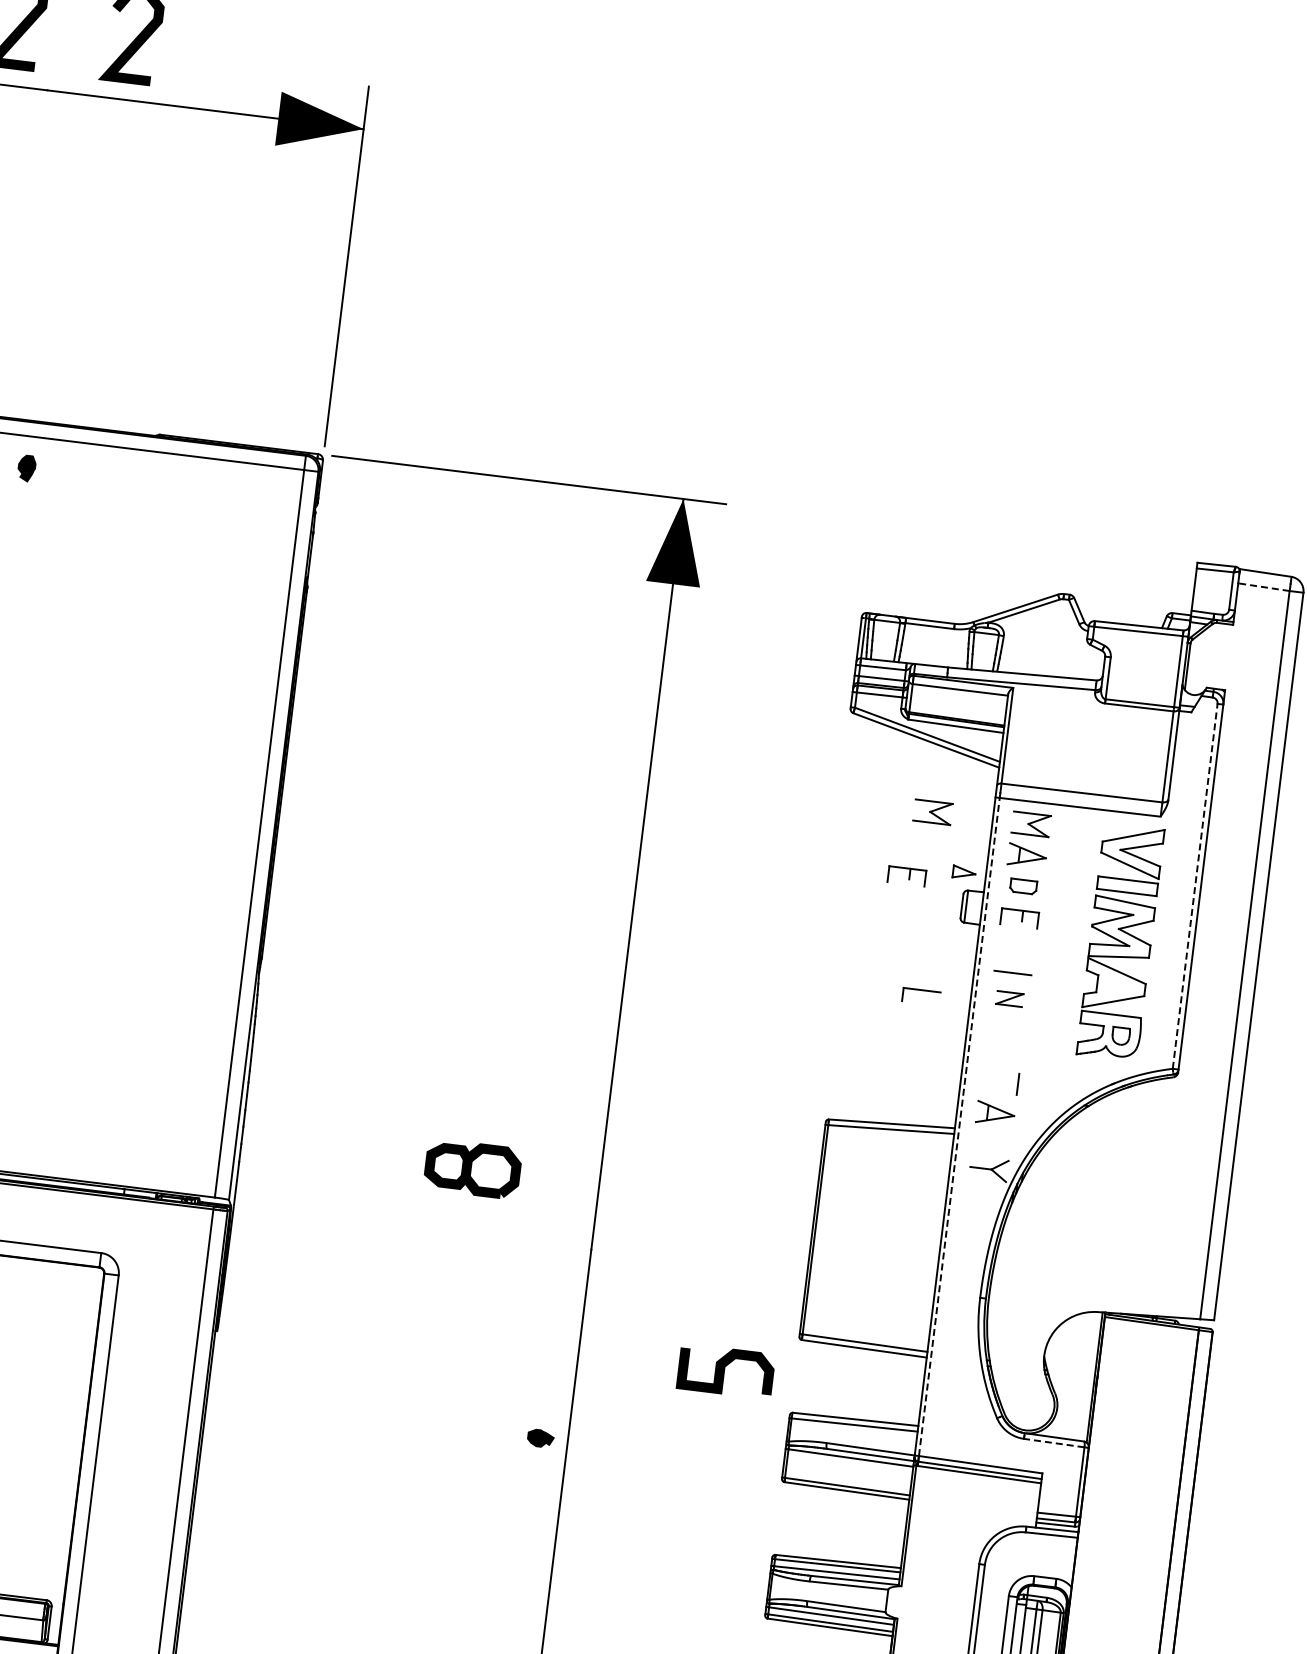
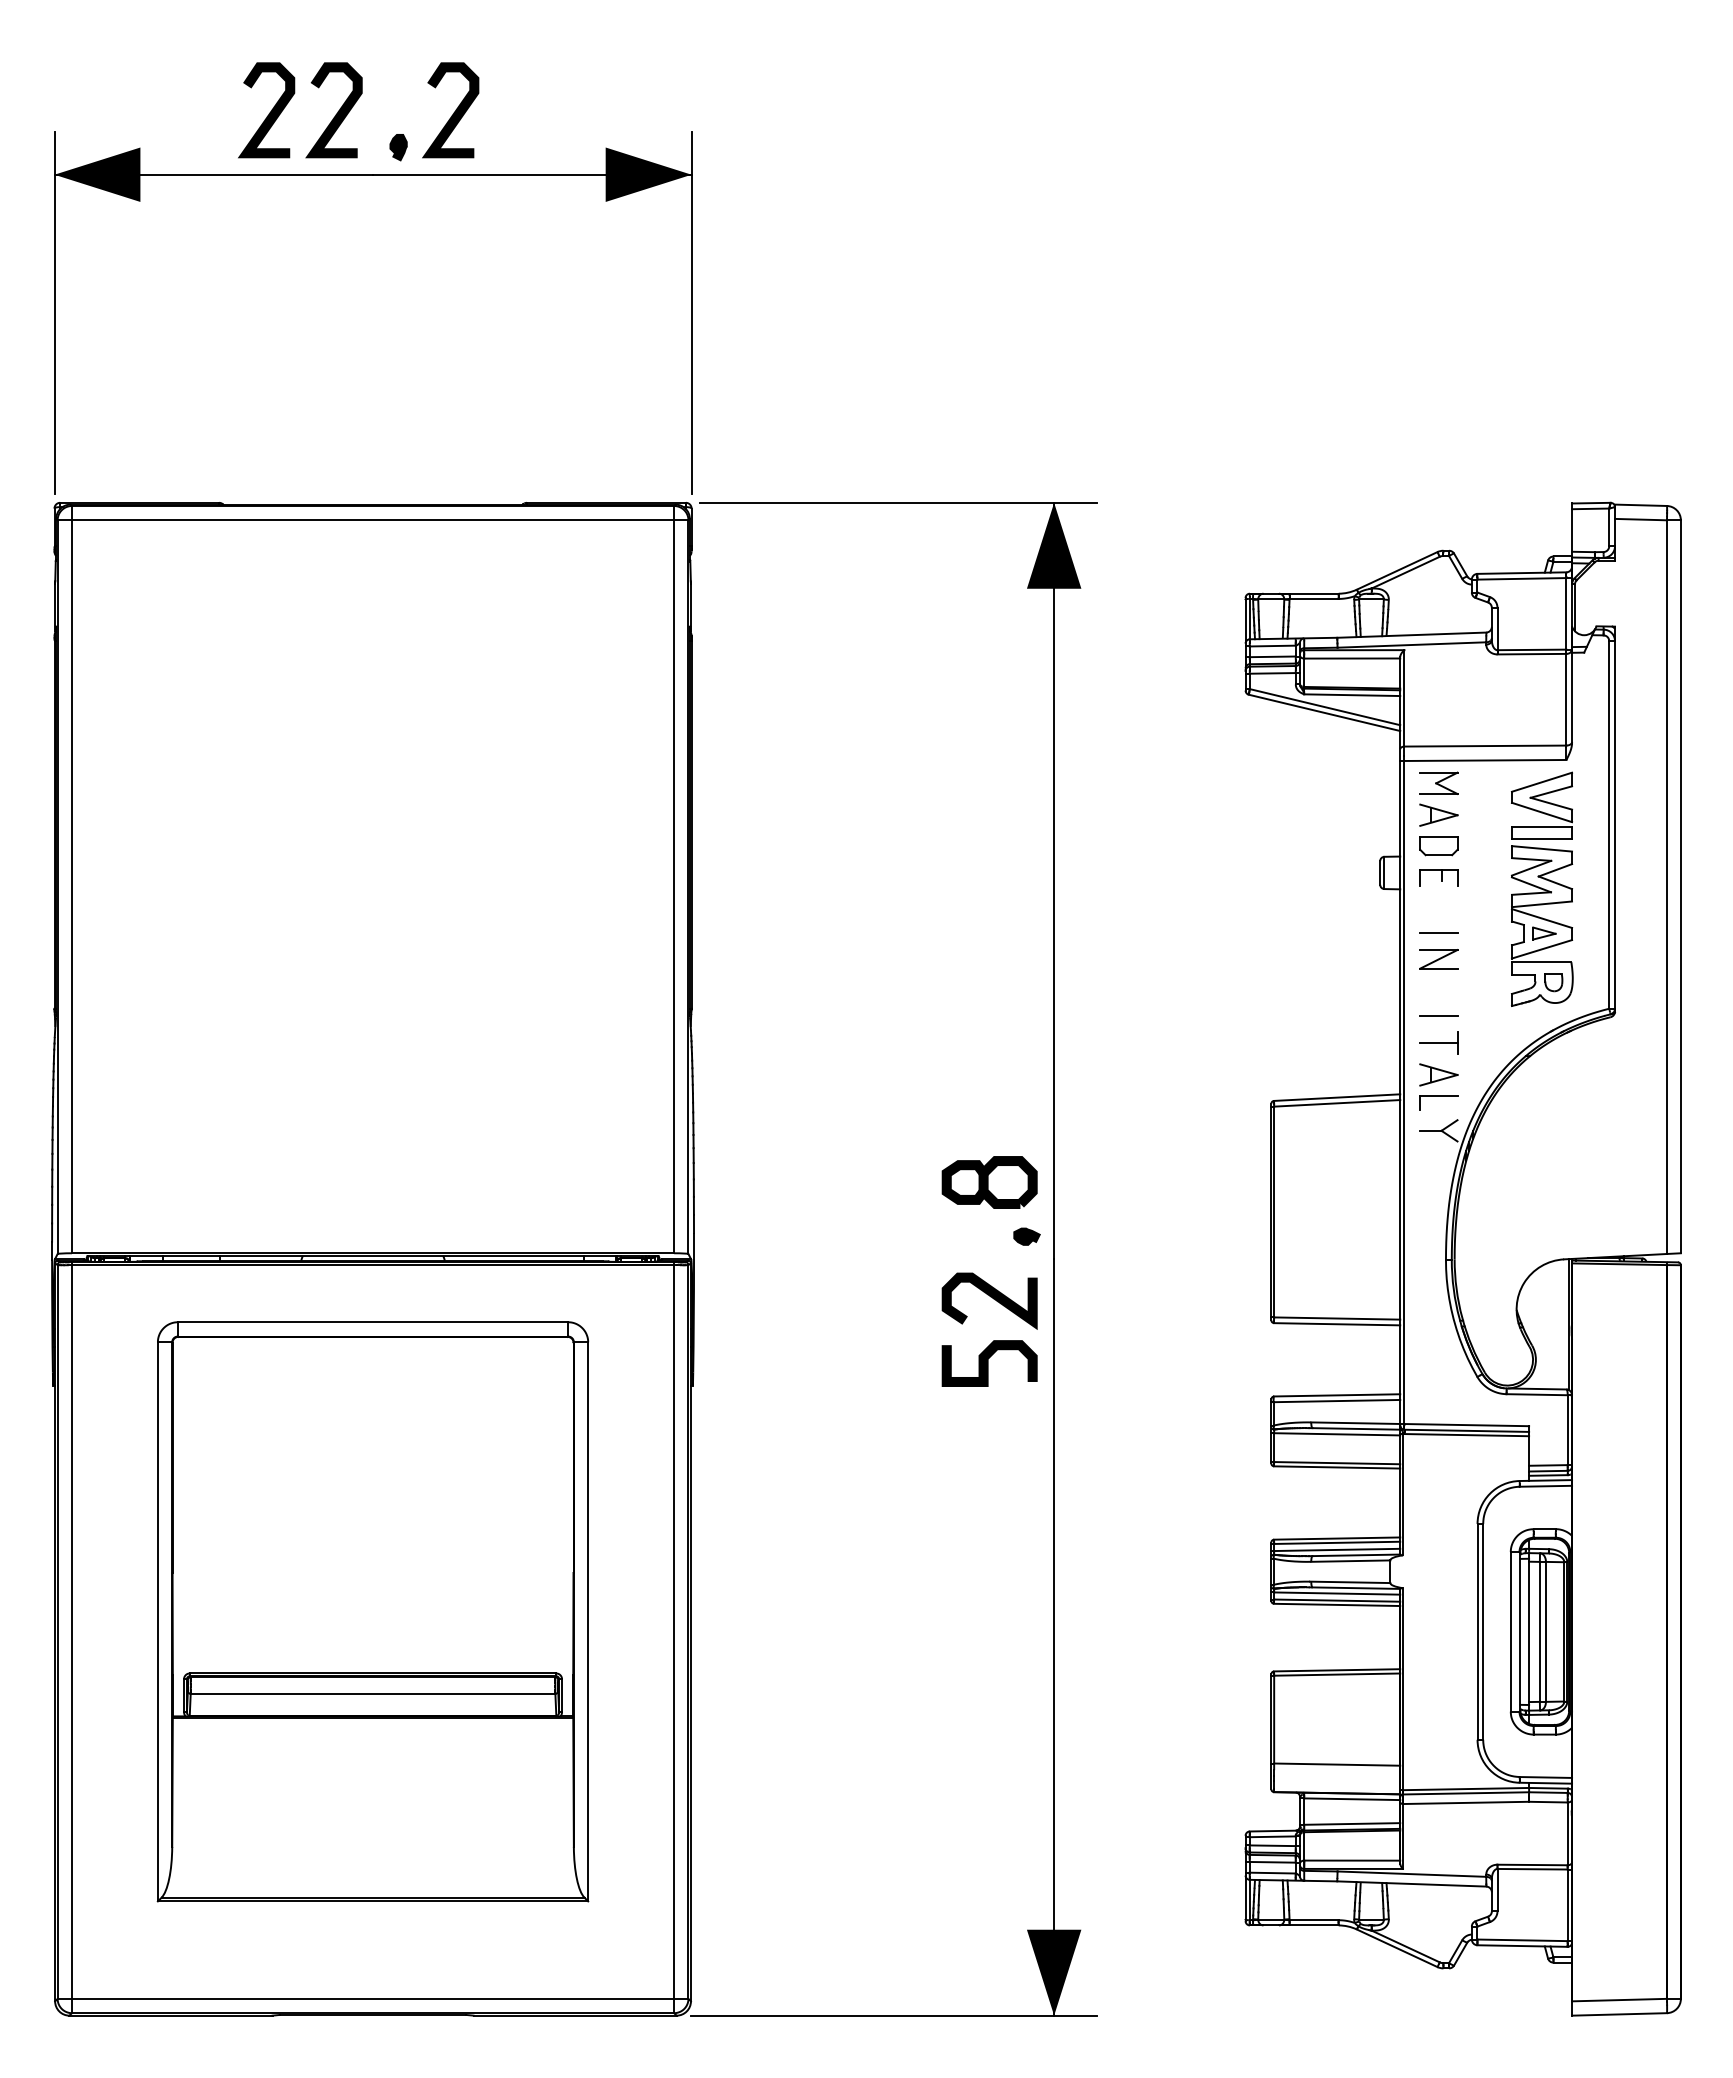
part: (26, 468) -> (398, 147), moved
line: (1263, 587) -> (1640, 519), dashed -> solid
part: (932, 811) -> (1339, 782), removed
part: (964, 872) -> (1544, 933), moved
part: (906, 875) -> (1321, 849), removed
line: (1195, 885) -> (1609, 824), dashed -> solid
part: (1023, 886) -> (1438, 846), size x1.43
part: (921, 996) -> (1438, 1102), moved
part: (1009, 999) -> (1438, 959), size x1.43
line: (1002, 1054) -> (1438, 1015), added
line: (999, 1082) -> (1438, 1043), added
line: (959, 1126) -> (1404, 1092), dashed -> solid
part: (472, 1168) -> (989, 1182), moved
curve: (523, 1280) -> (990, 1297), added
curve: (724, 1371) -> (988, 1363), moved
part: (540, 1438) -> (1026, 1236), moved
line: (1054, 1442) -> (1537, 1394), dashed -> solid

